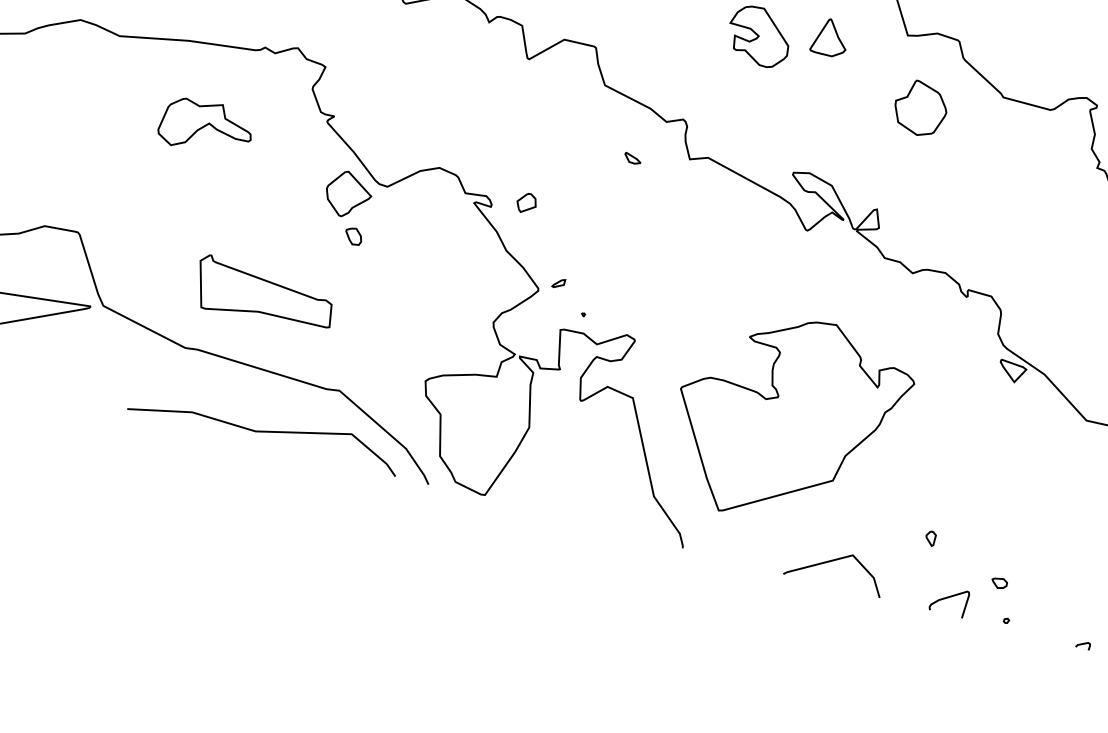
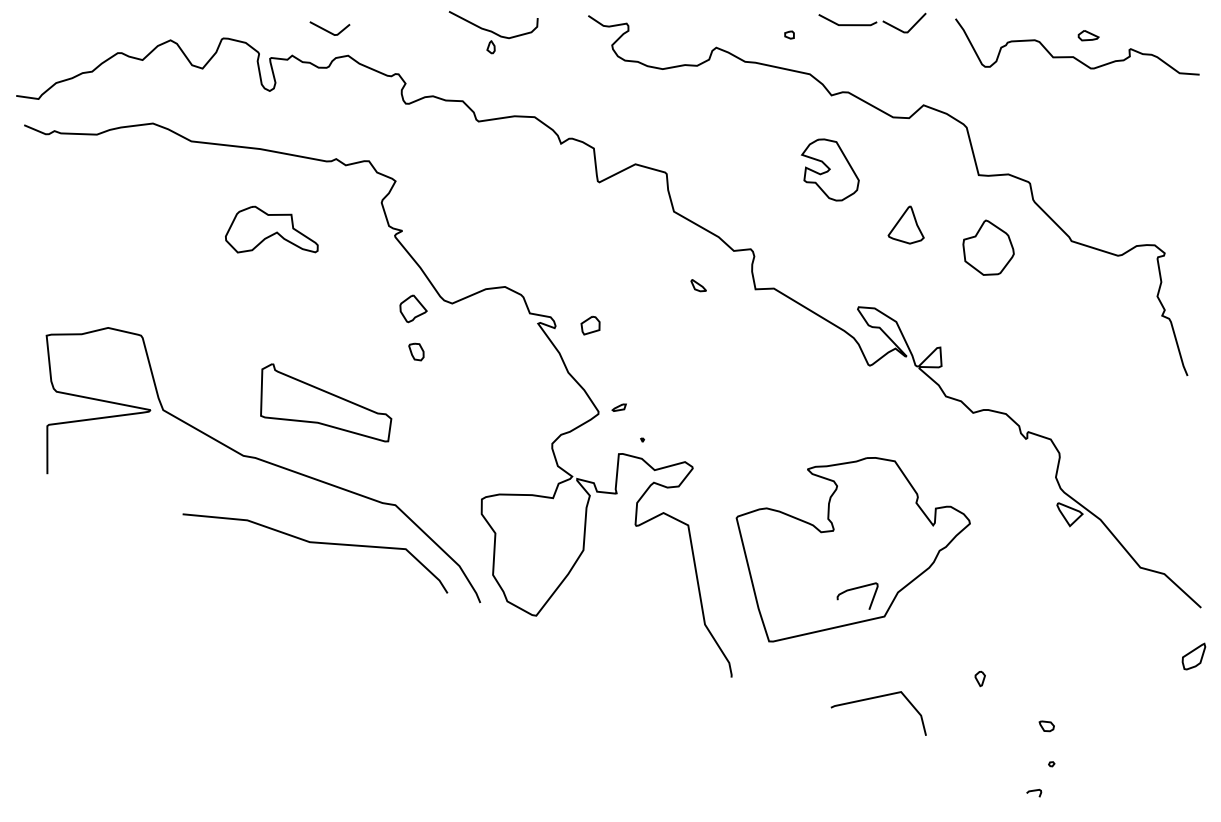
part: (826, 37) -> (905, 224), moved
part: (348, 193) -> (413, 308), size x0.6
curve: (948, 598) -> (856, 589), moved
curve: (1083, 644) -> (1034, 791), moved

